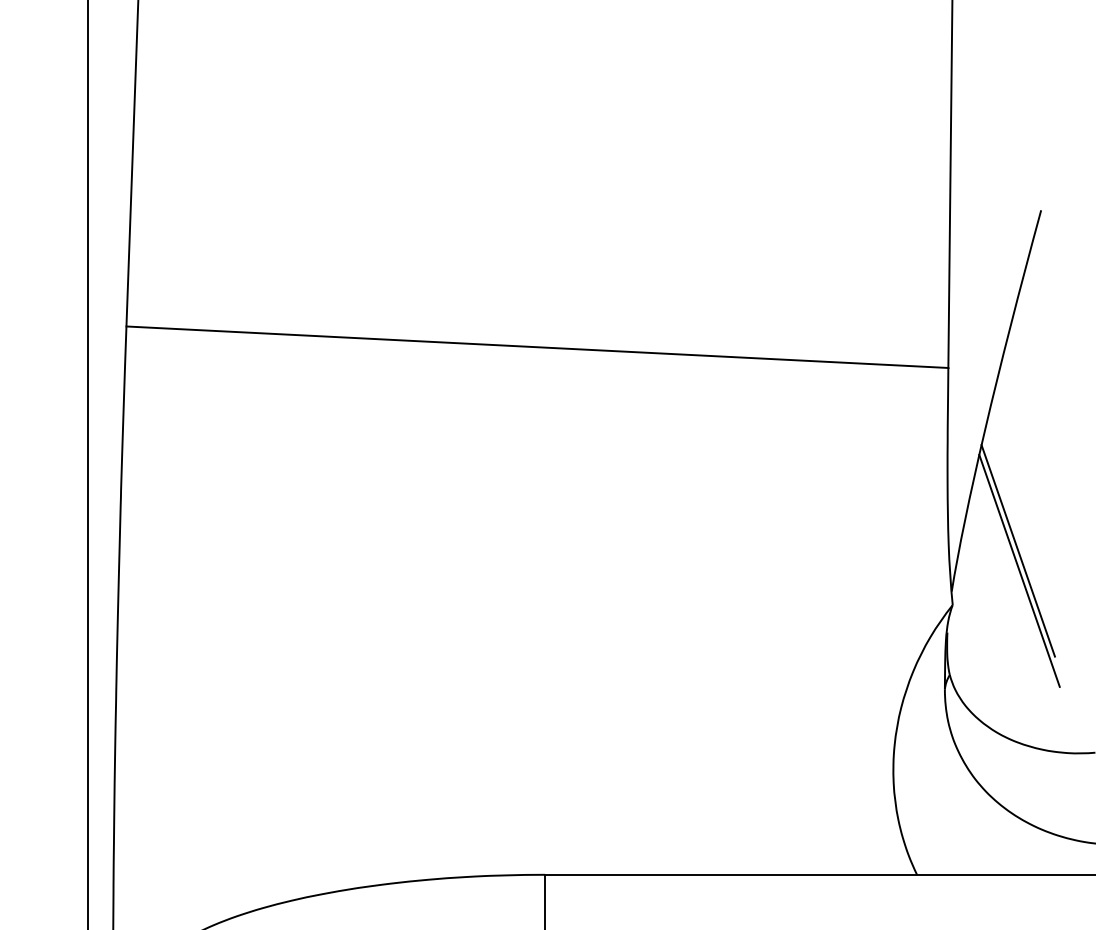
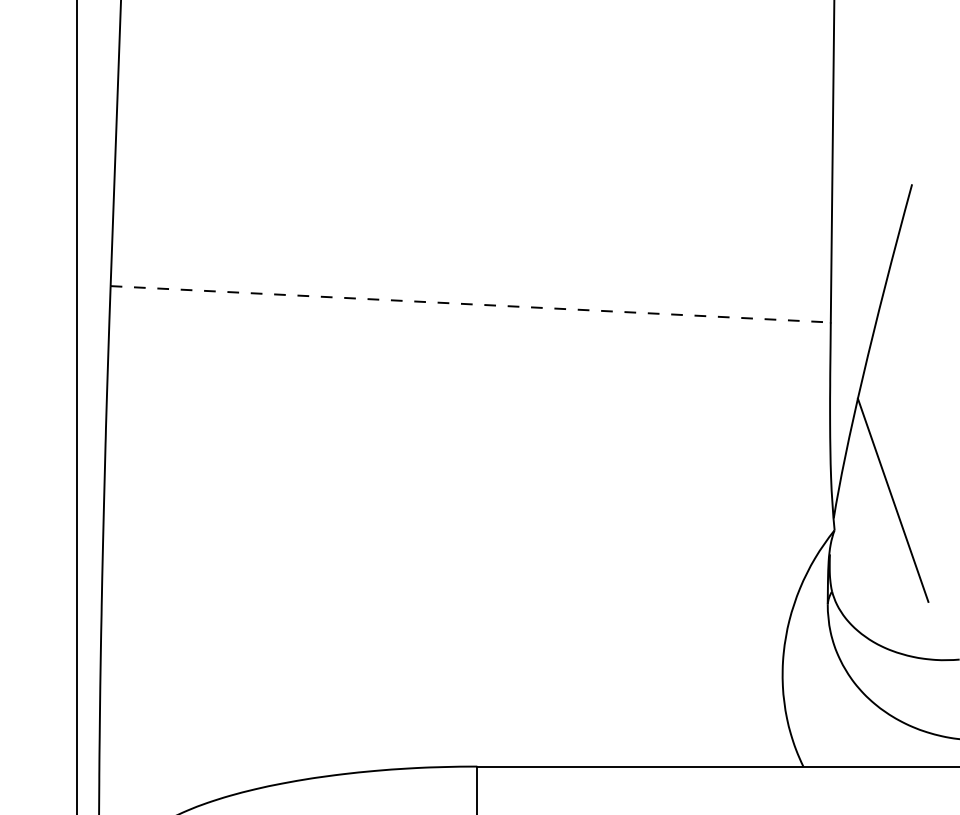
line: (537, 347) -> (470, 304), solid -> dashed
line: (1017, 550) -> (891, 482), removed

